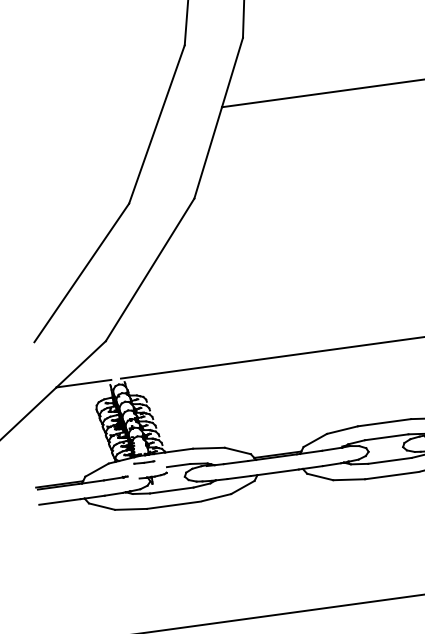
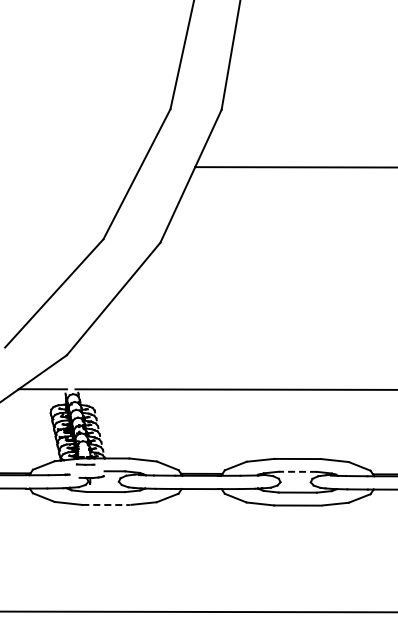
line: (386, 436) -> (297, 471), solid -> dashed
line: (174, 505) -> (106, 505), solid -> dashed

